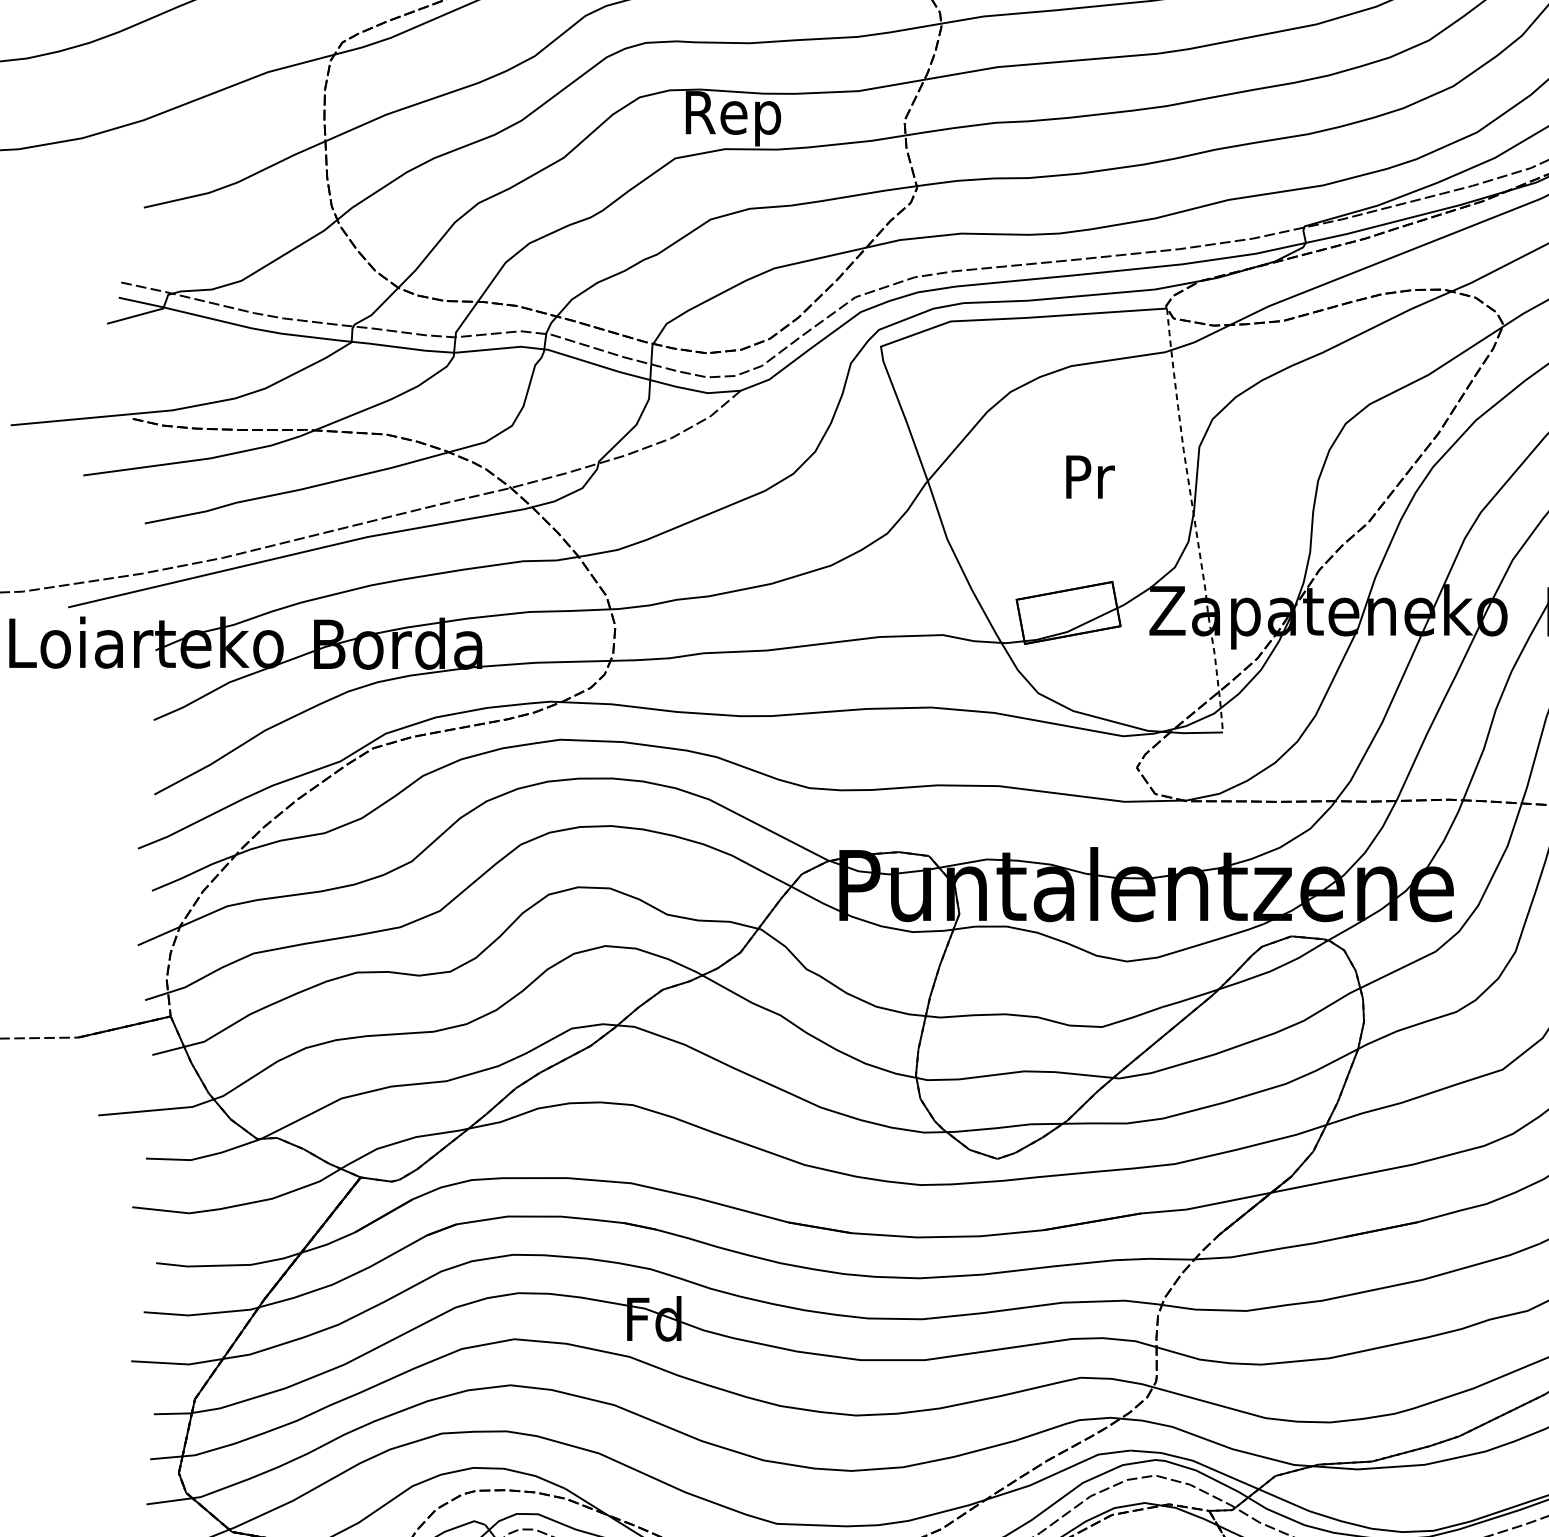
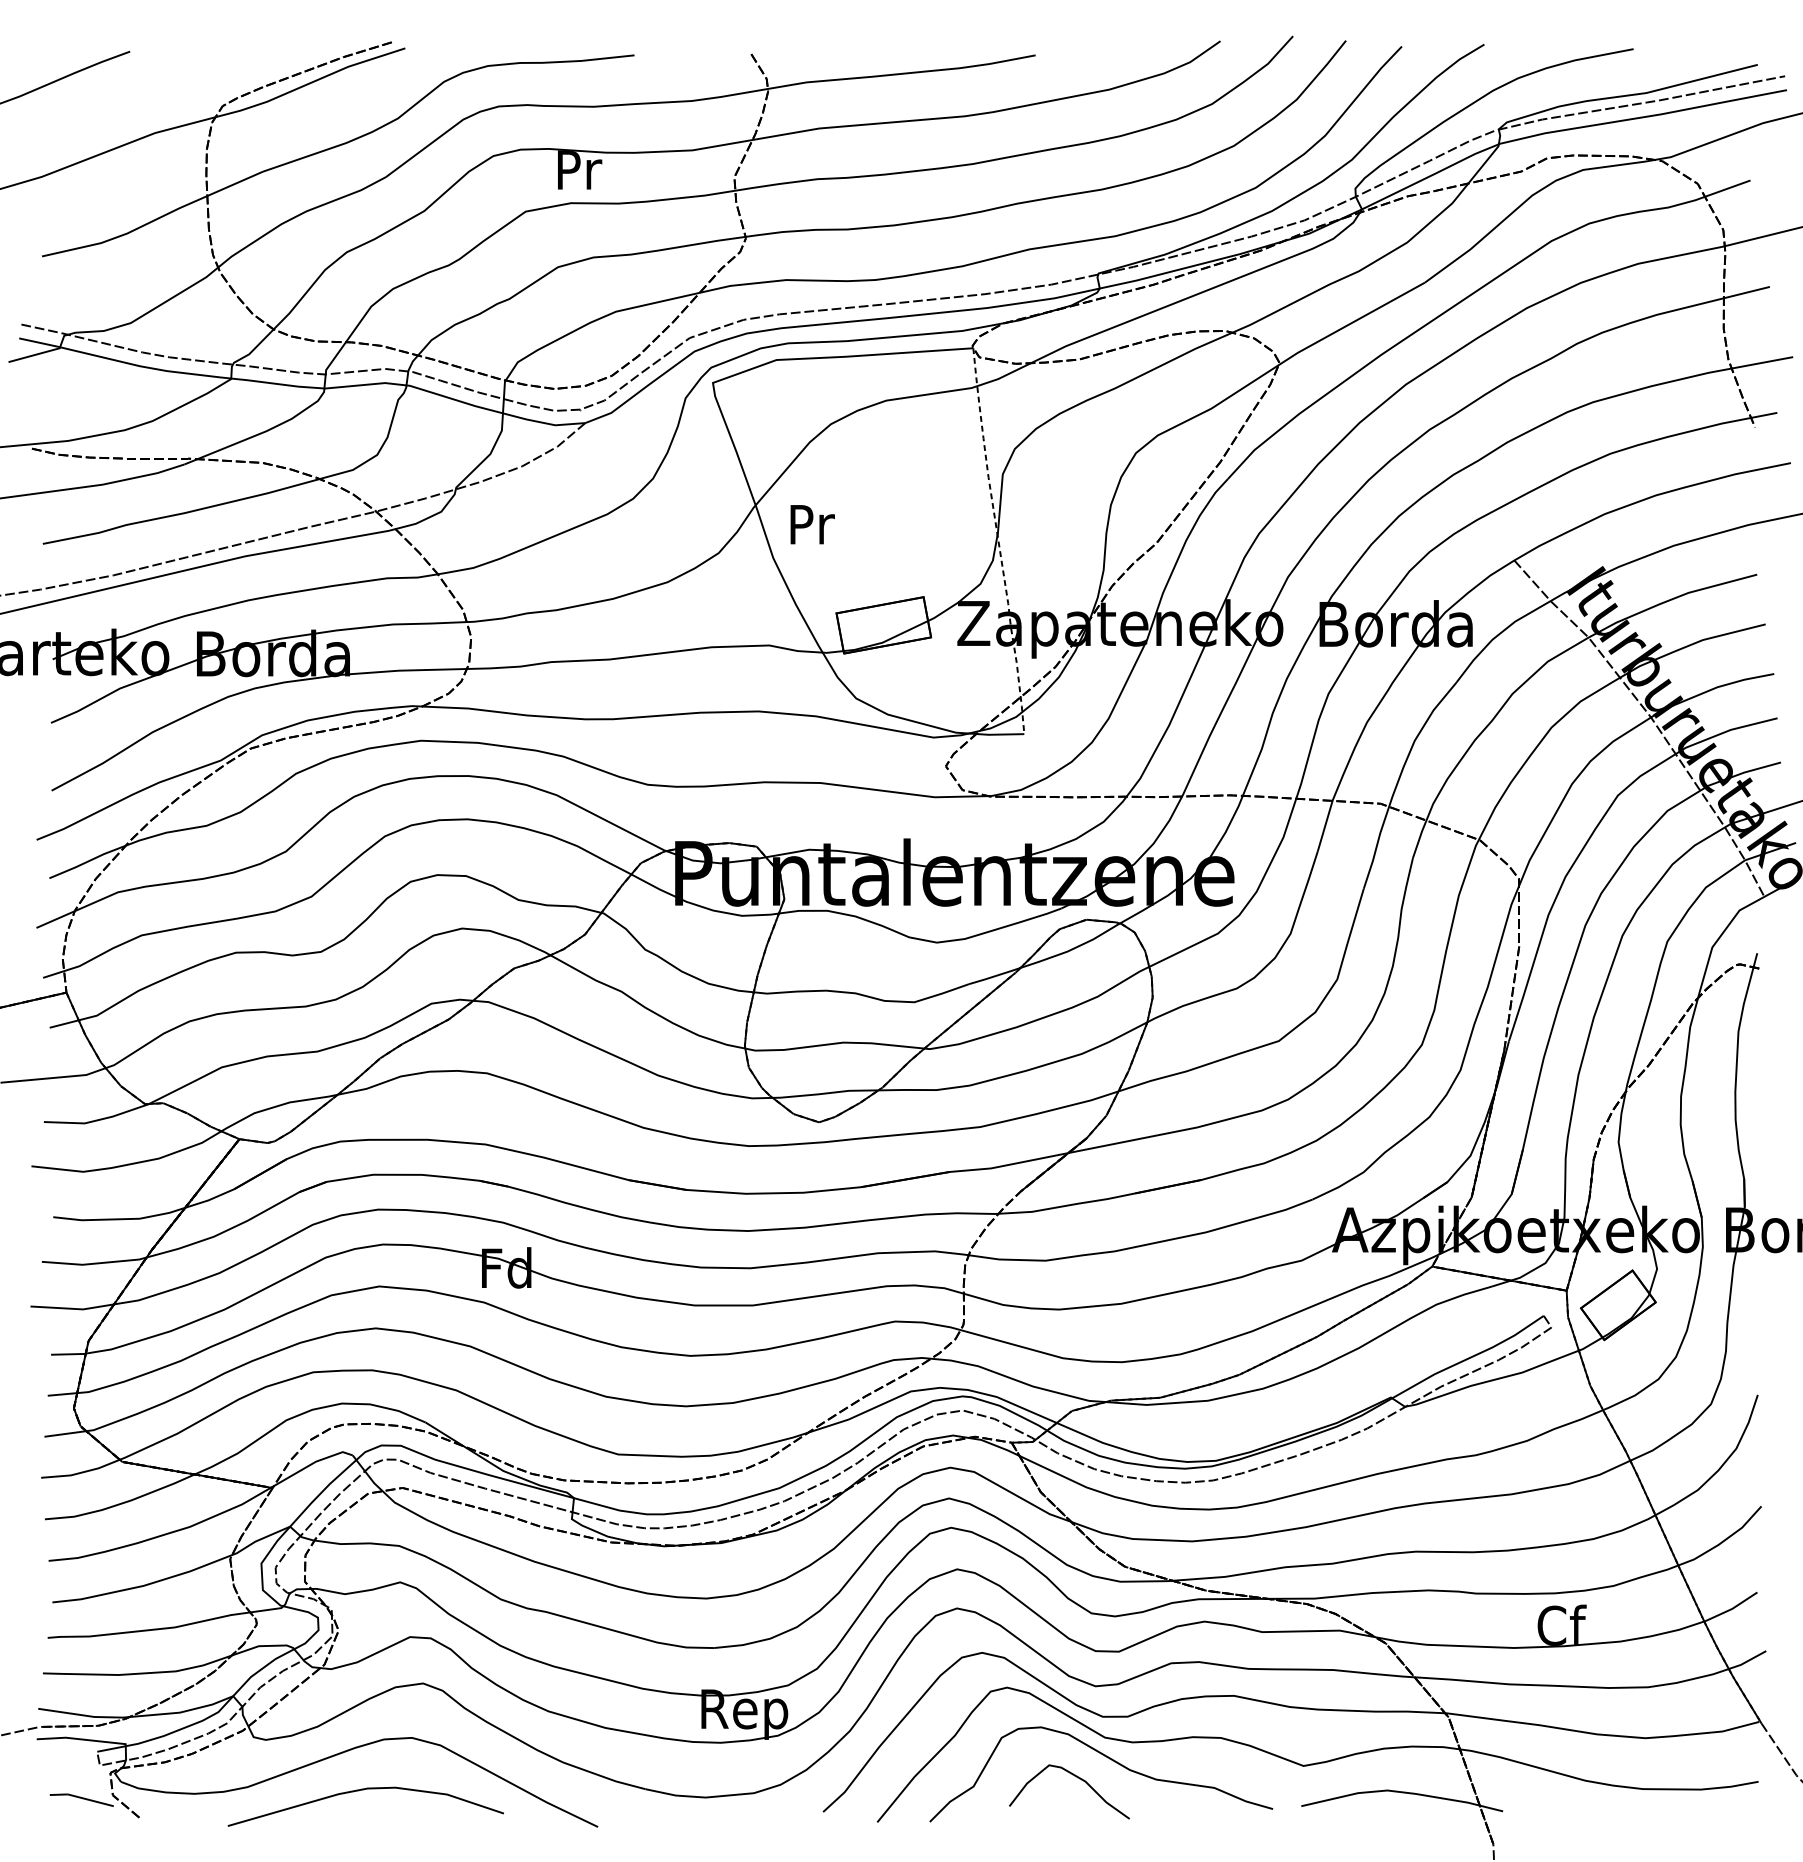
text: (733, 118) -> (578, 175), Rep -> Pr
text: (1090, 476) -> (812, 524), moved

